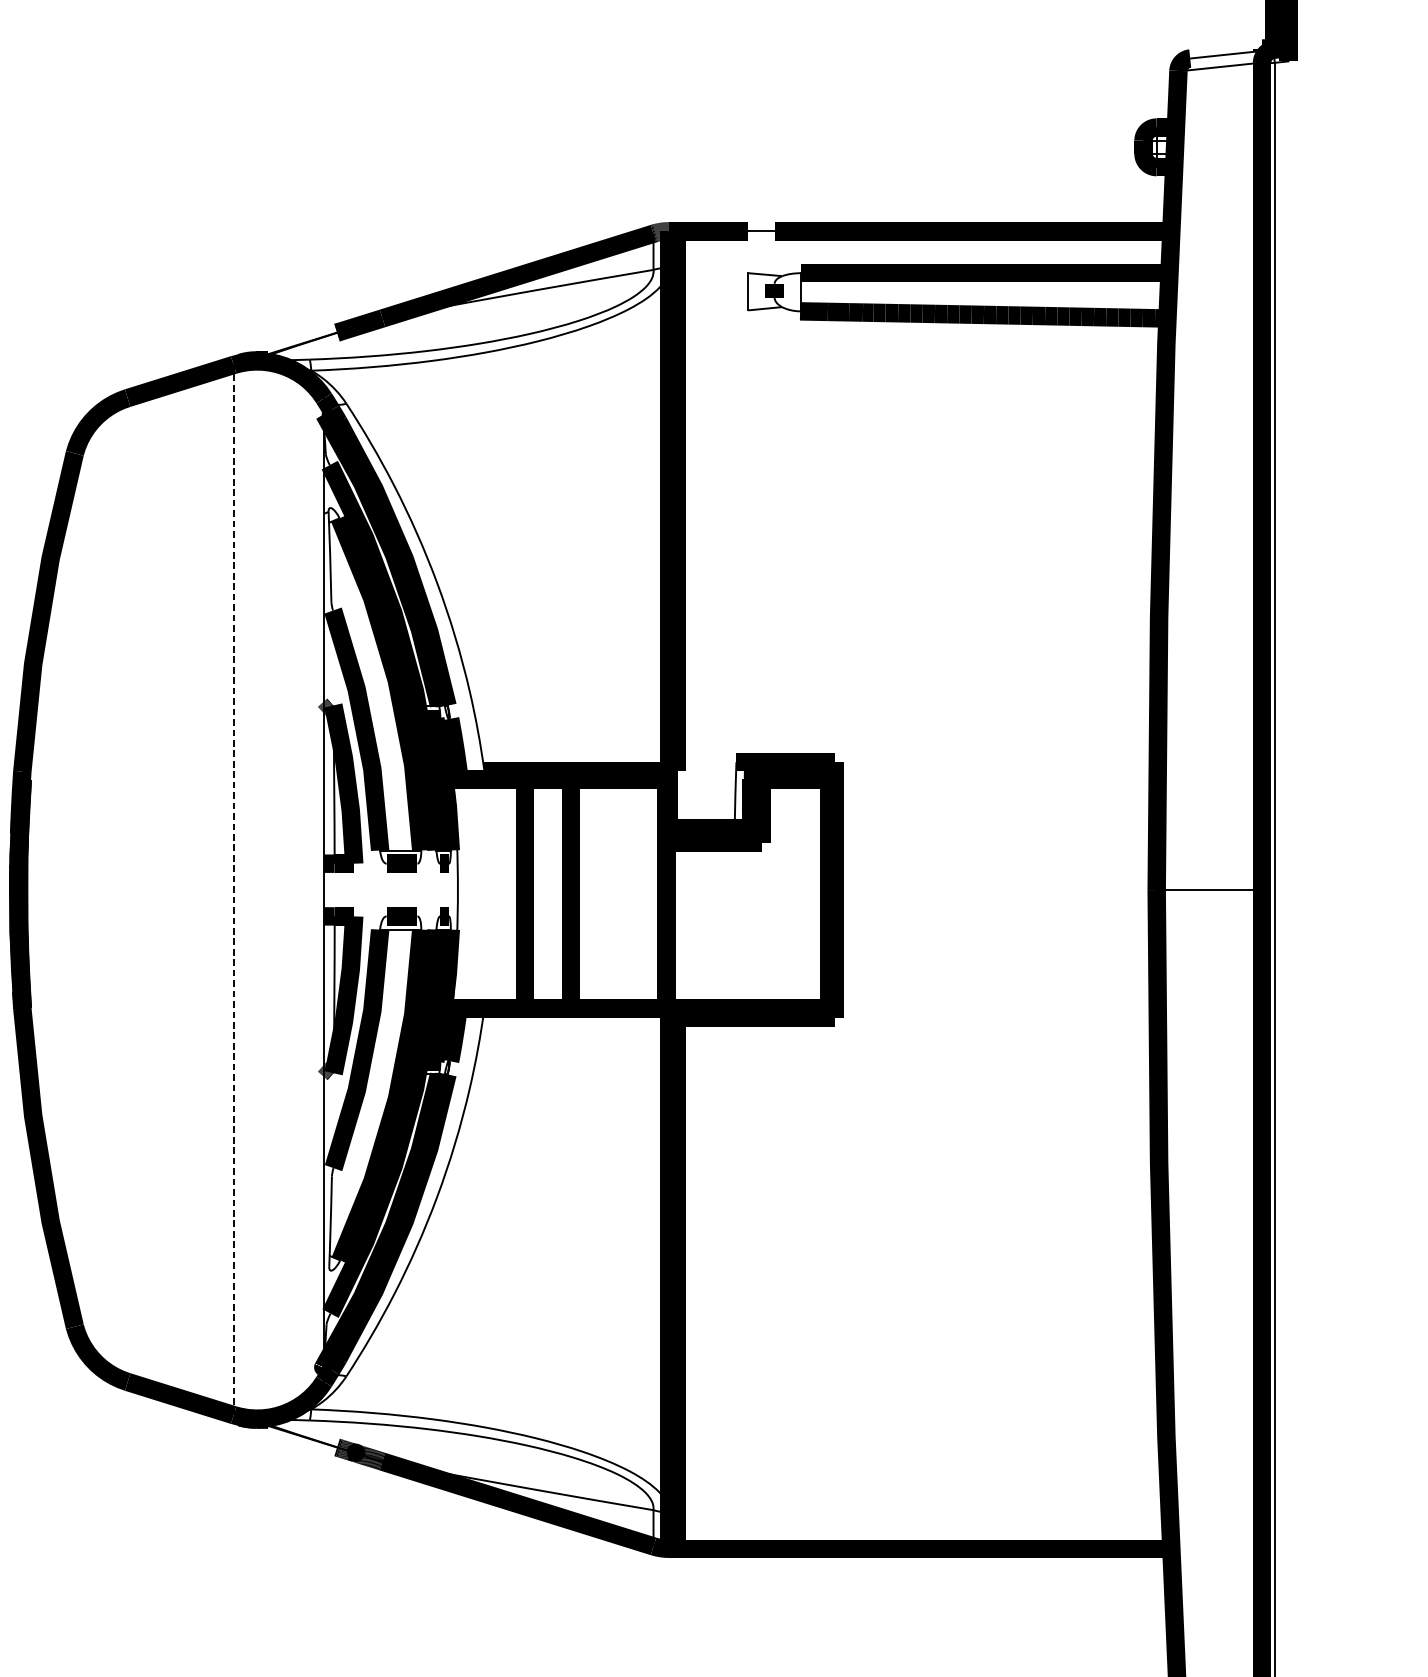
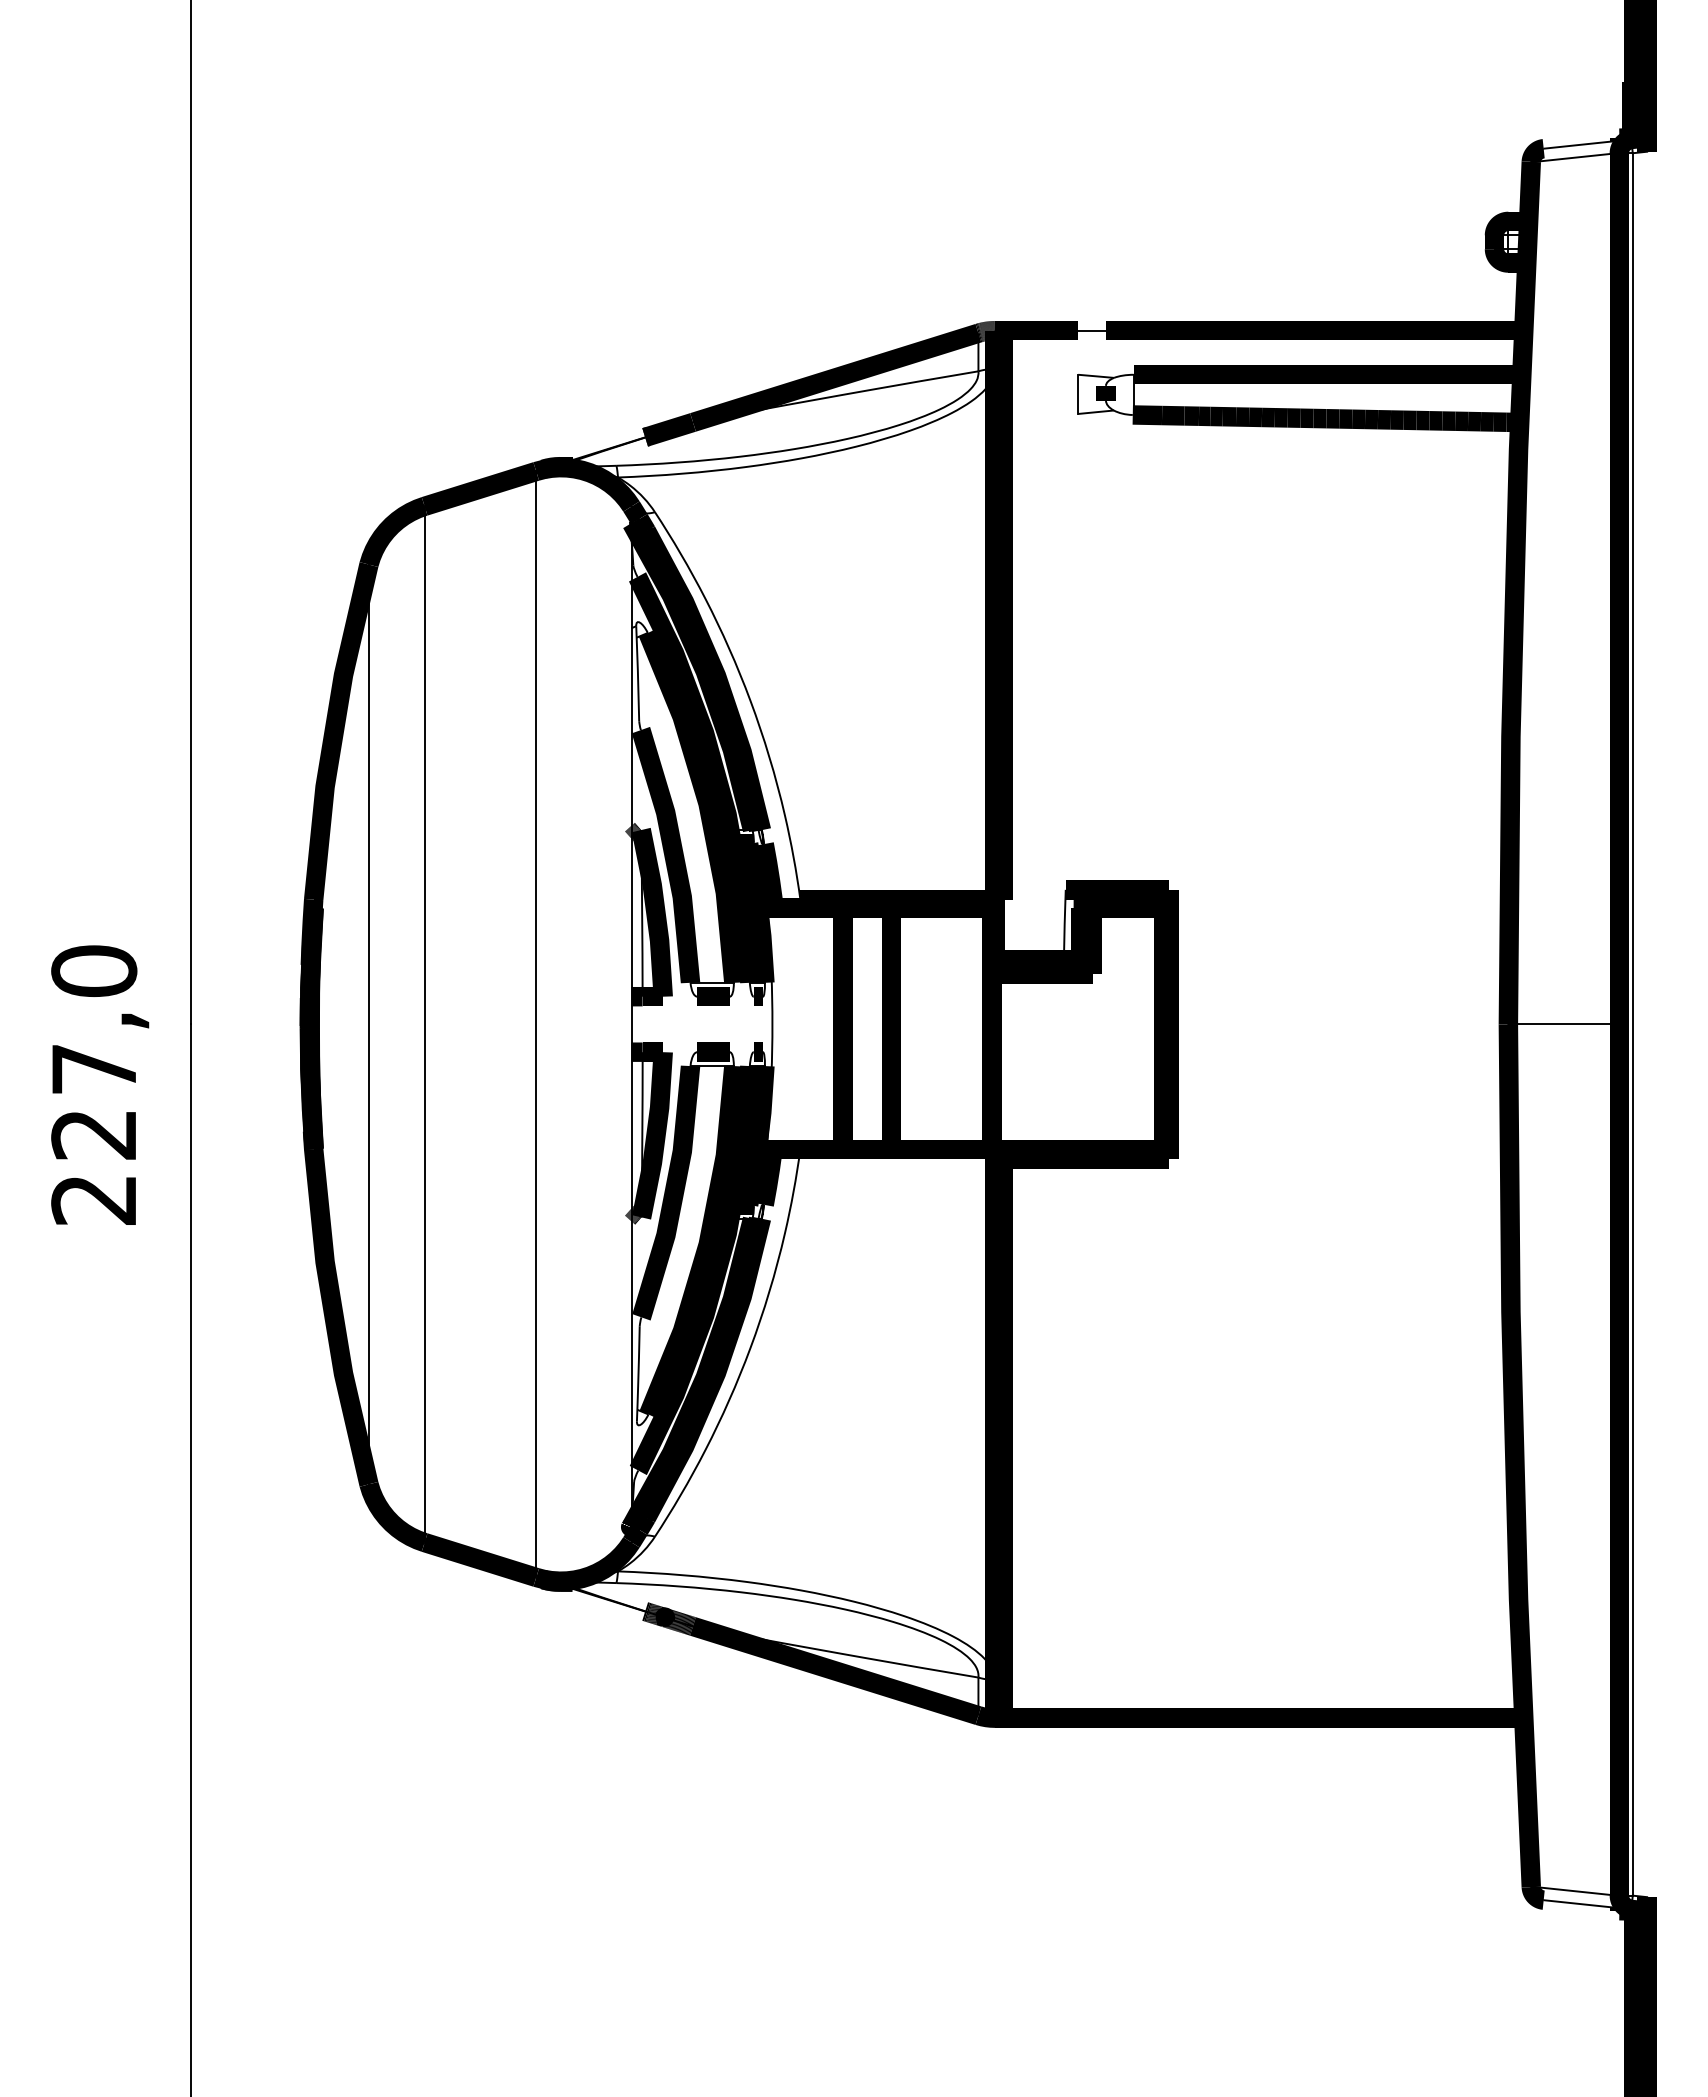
line: (74, 890) -> (368, 1024), added
line: (127, 890) -> (424, 1024), added
line: (233, 890) -> (536, 1024), dashed -> solid

